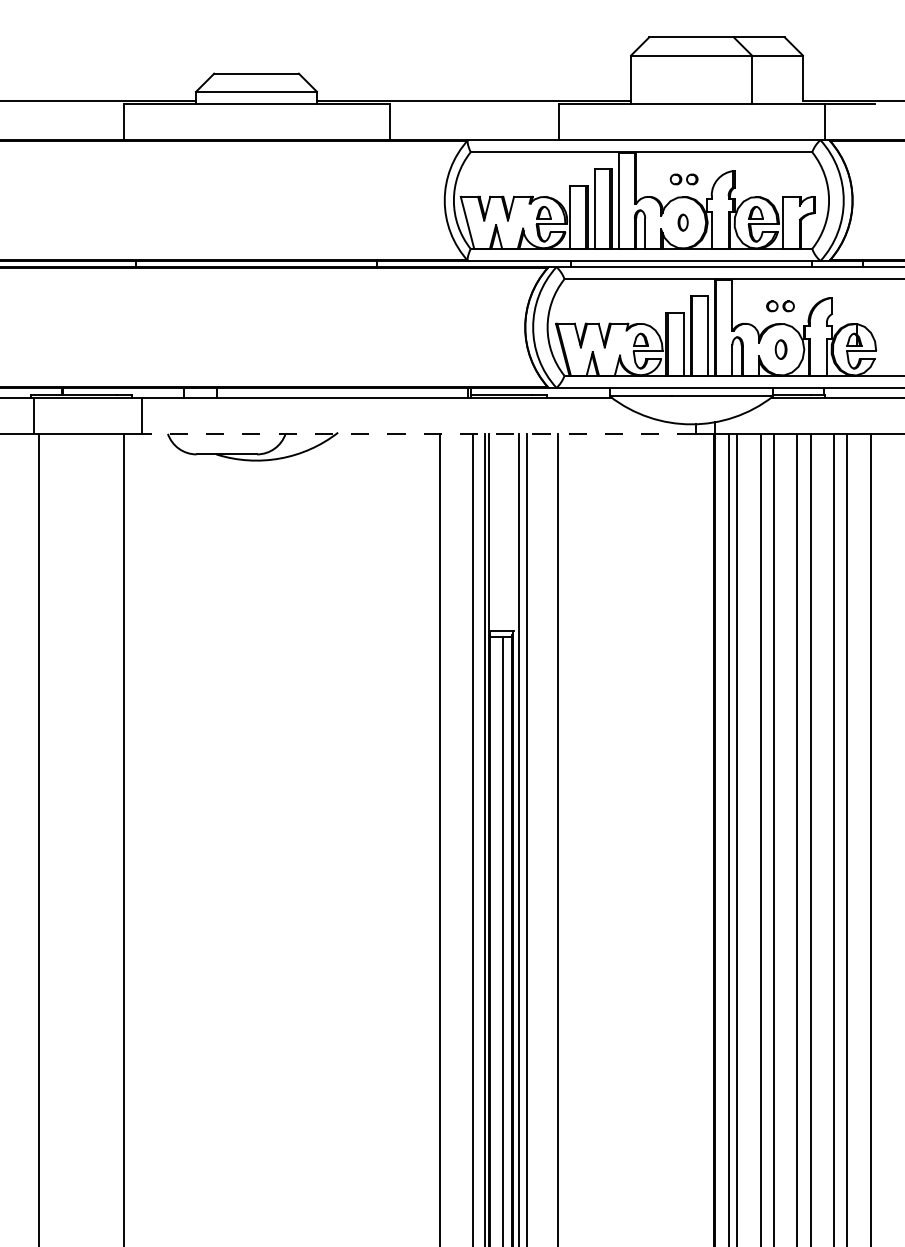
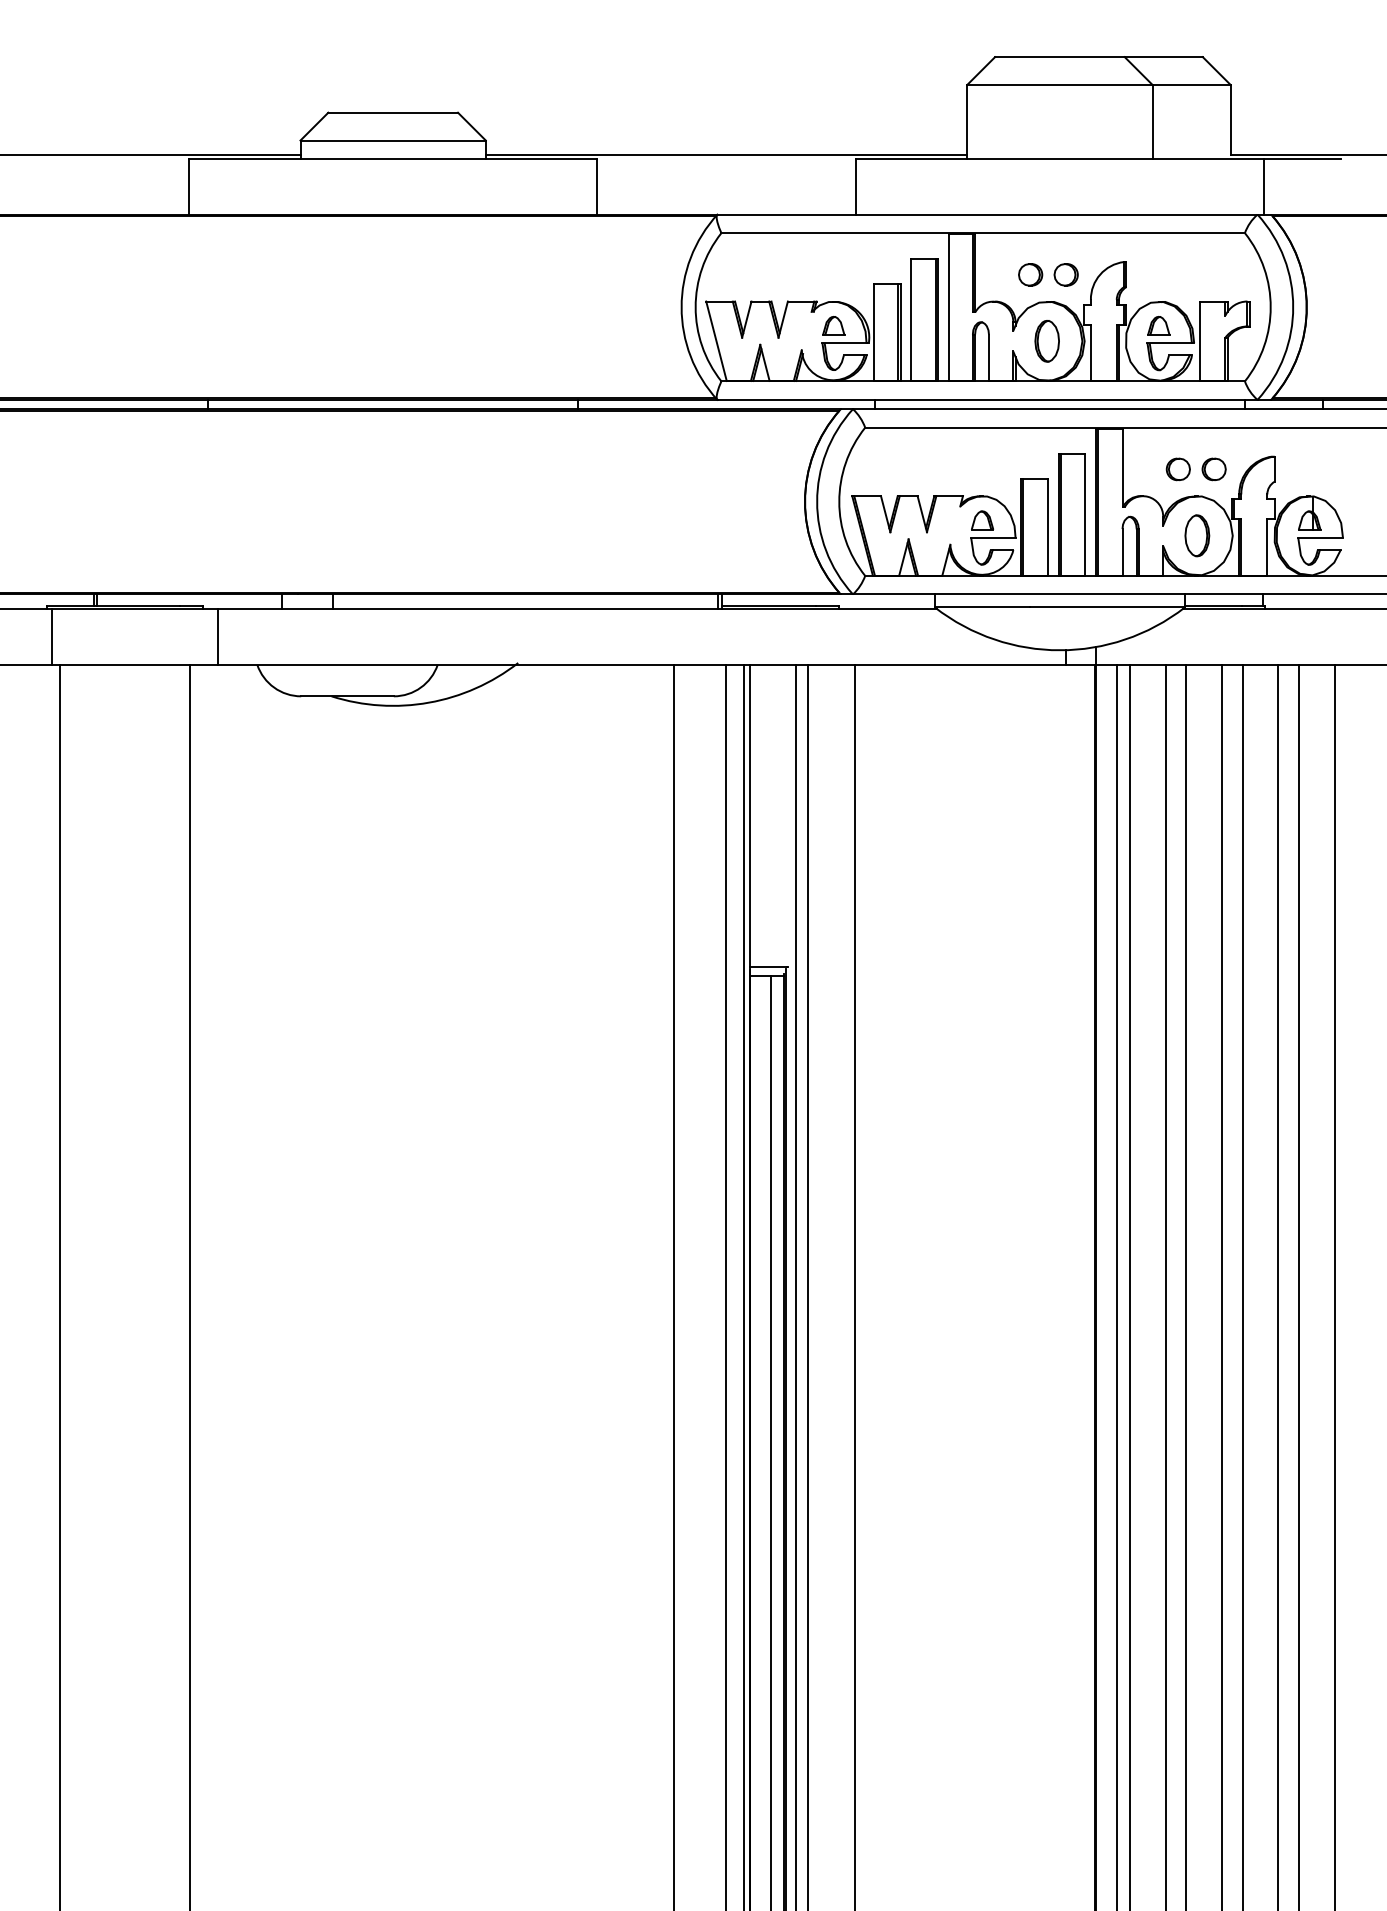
part: (684, 179) -> (1049, 274), size x1.43
part: (682, 222) -> (1046, 340), size x1.67
part: (780, 306) -> (1196, 469), size x1.43
part: (780, 349) -> (1196, 535), size x1.43
line: (418, 433) -> (641, 664), dashed -> solid

